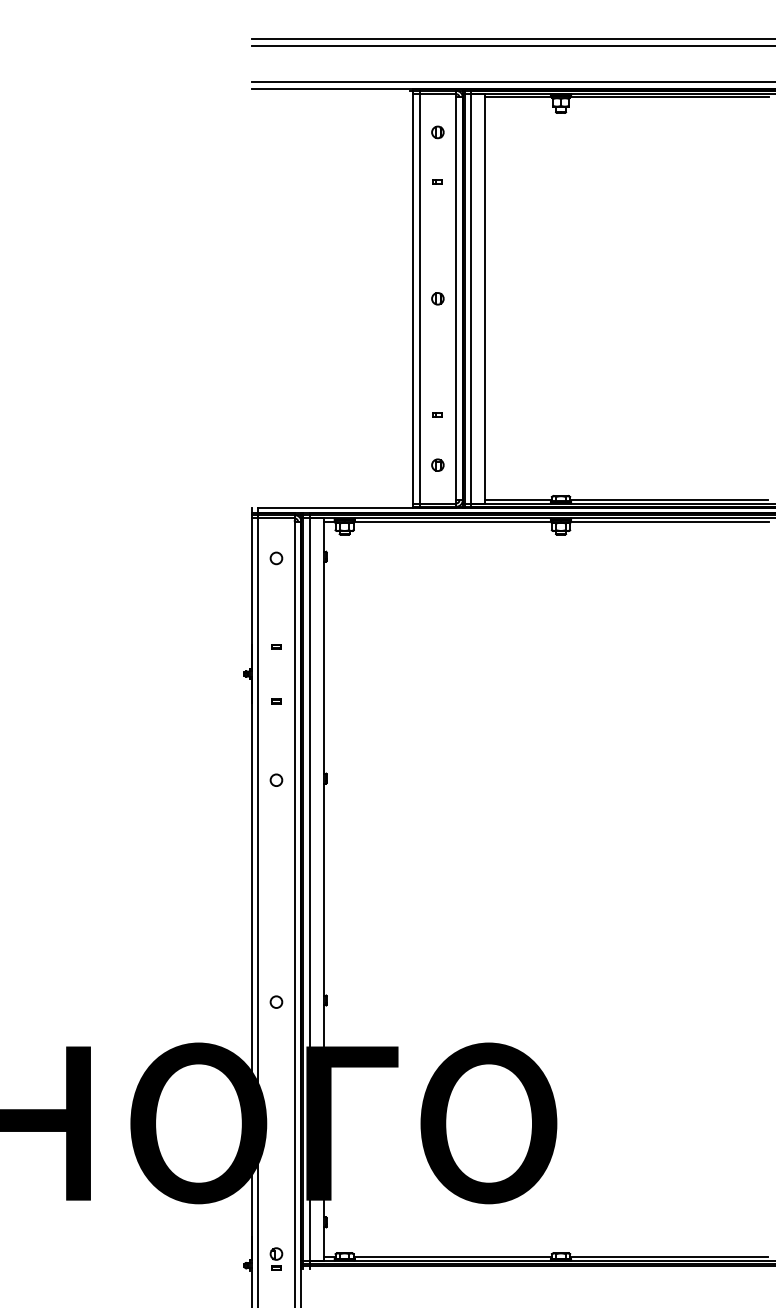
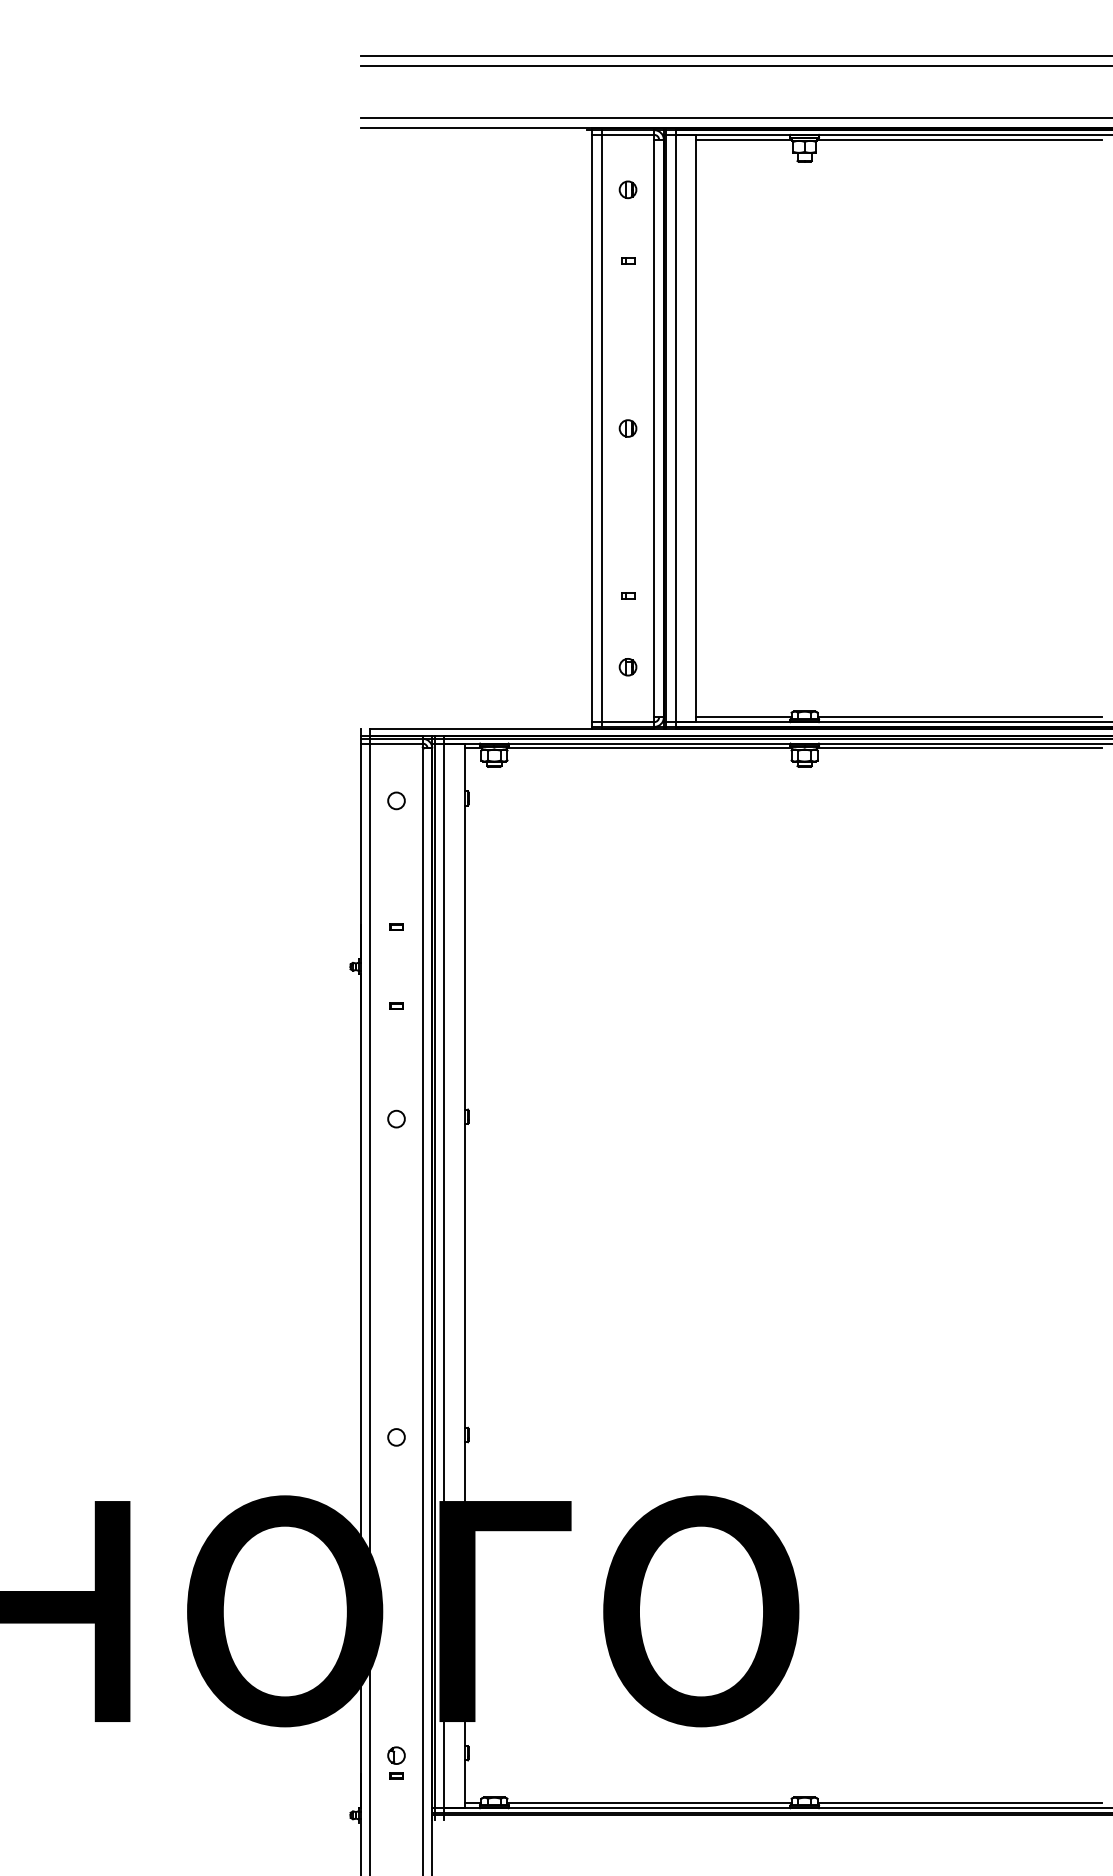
part: (276, 1258) -> (396, 1762), moved

